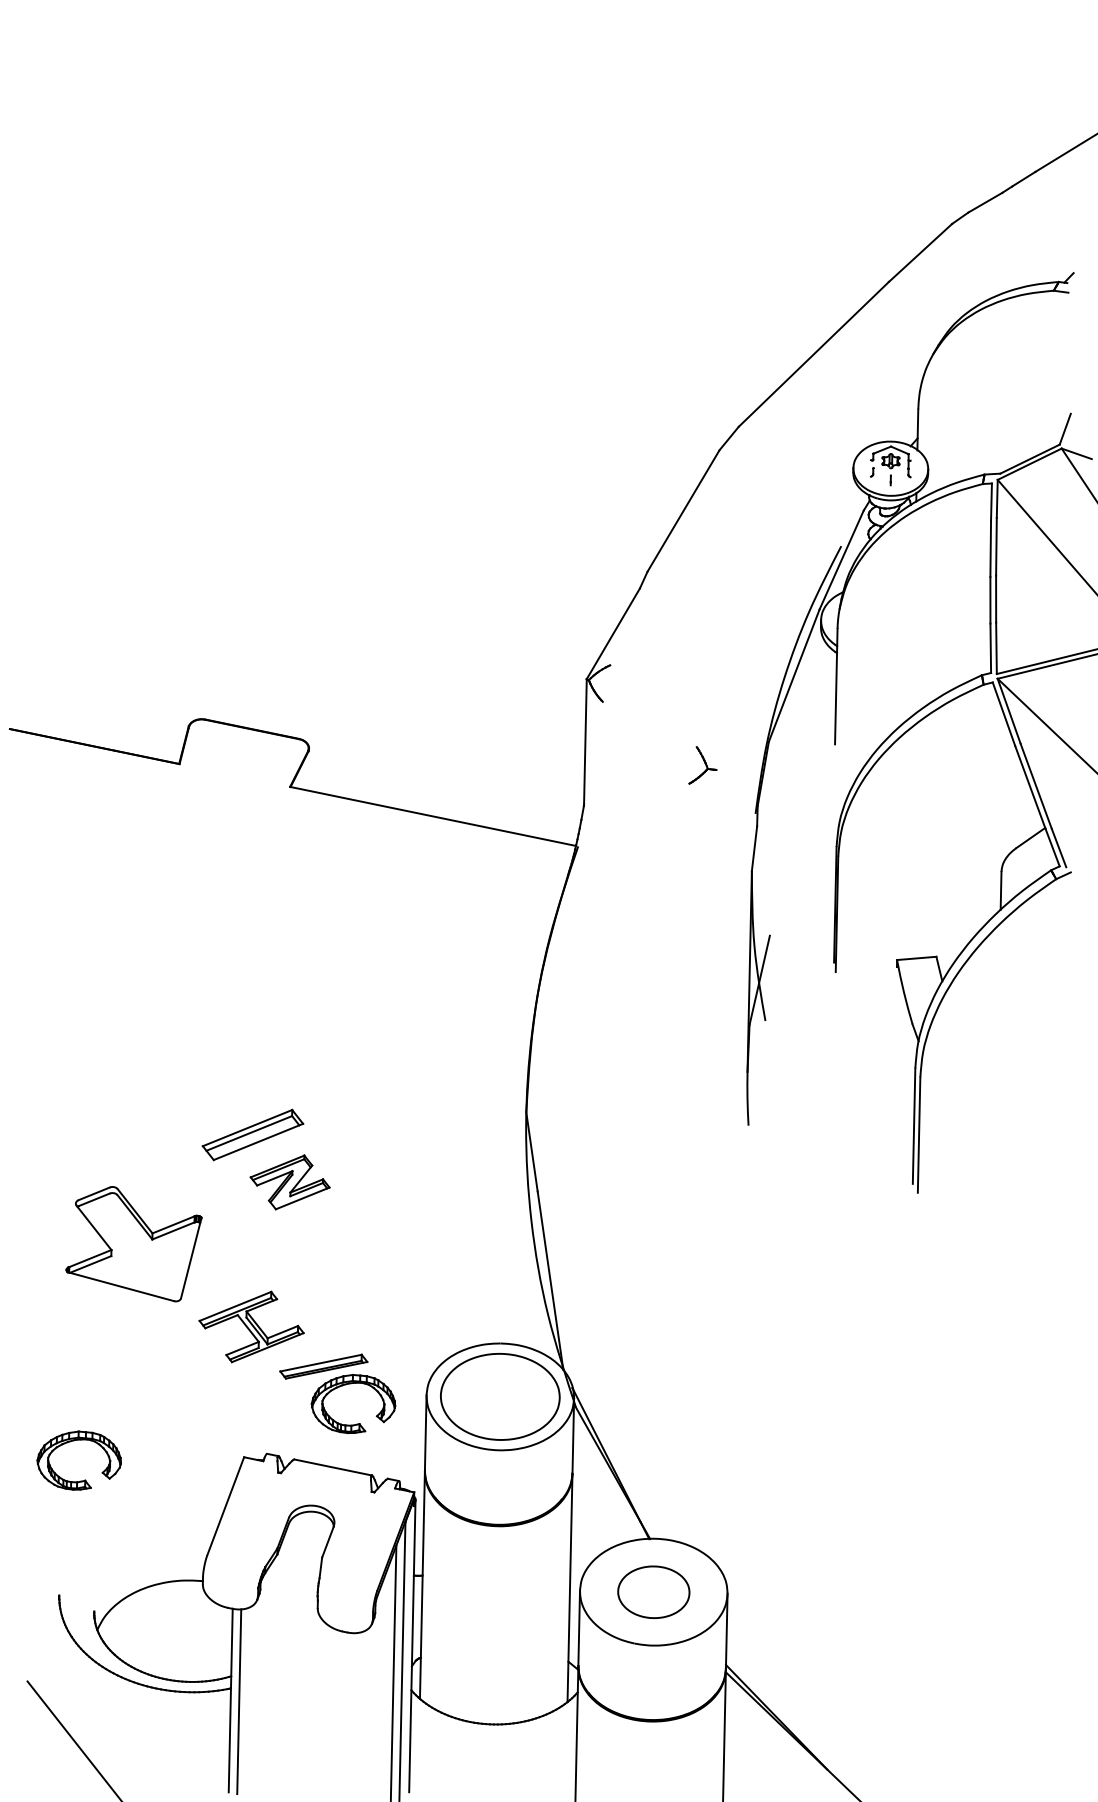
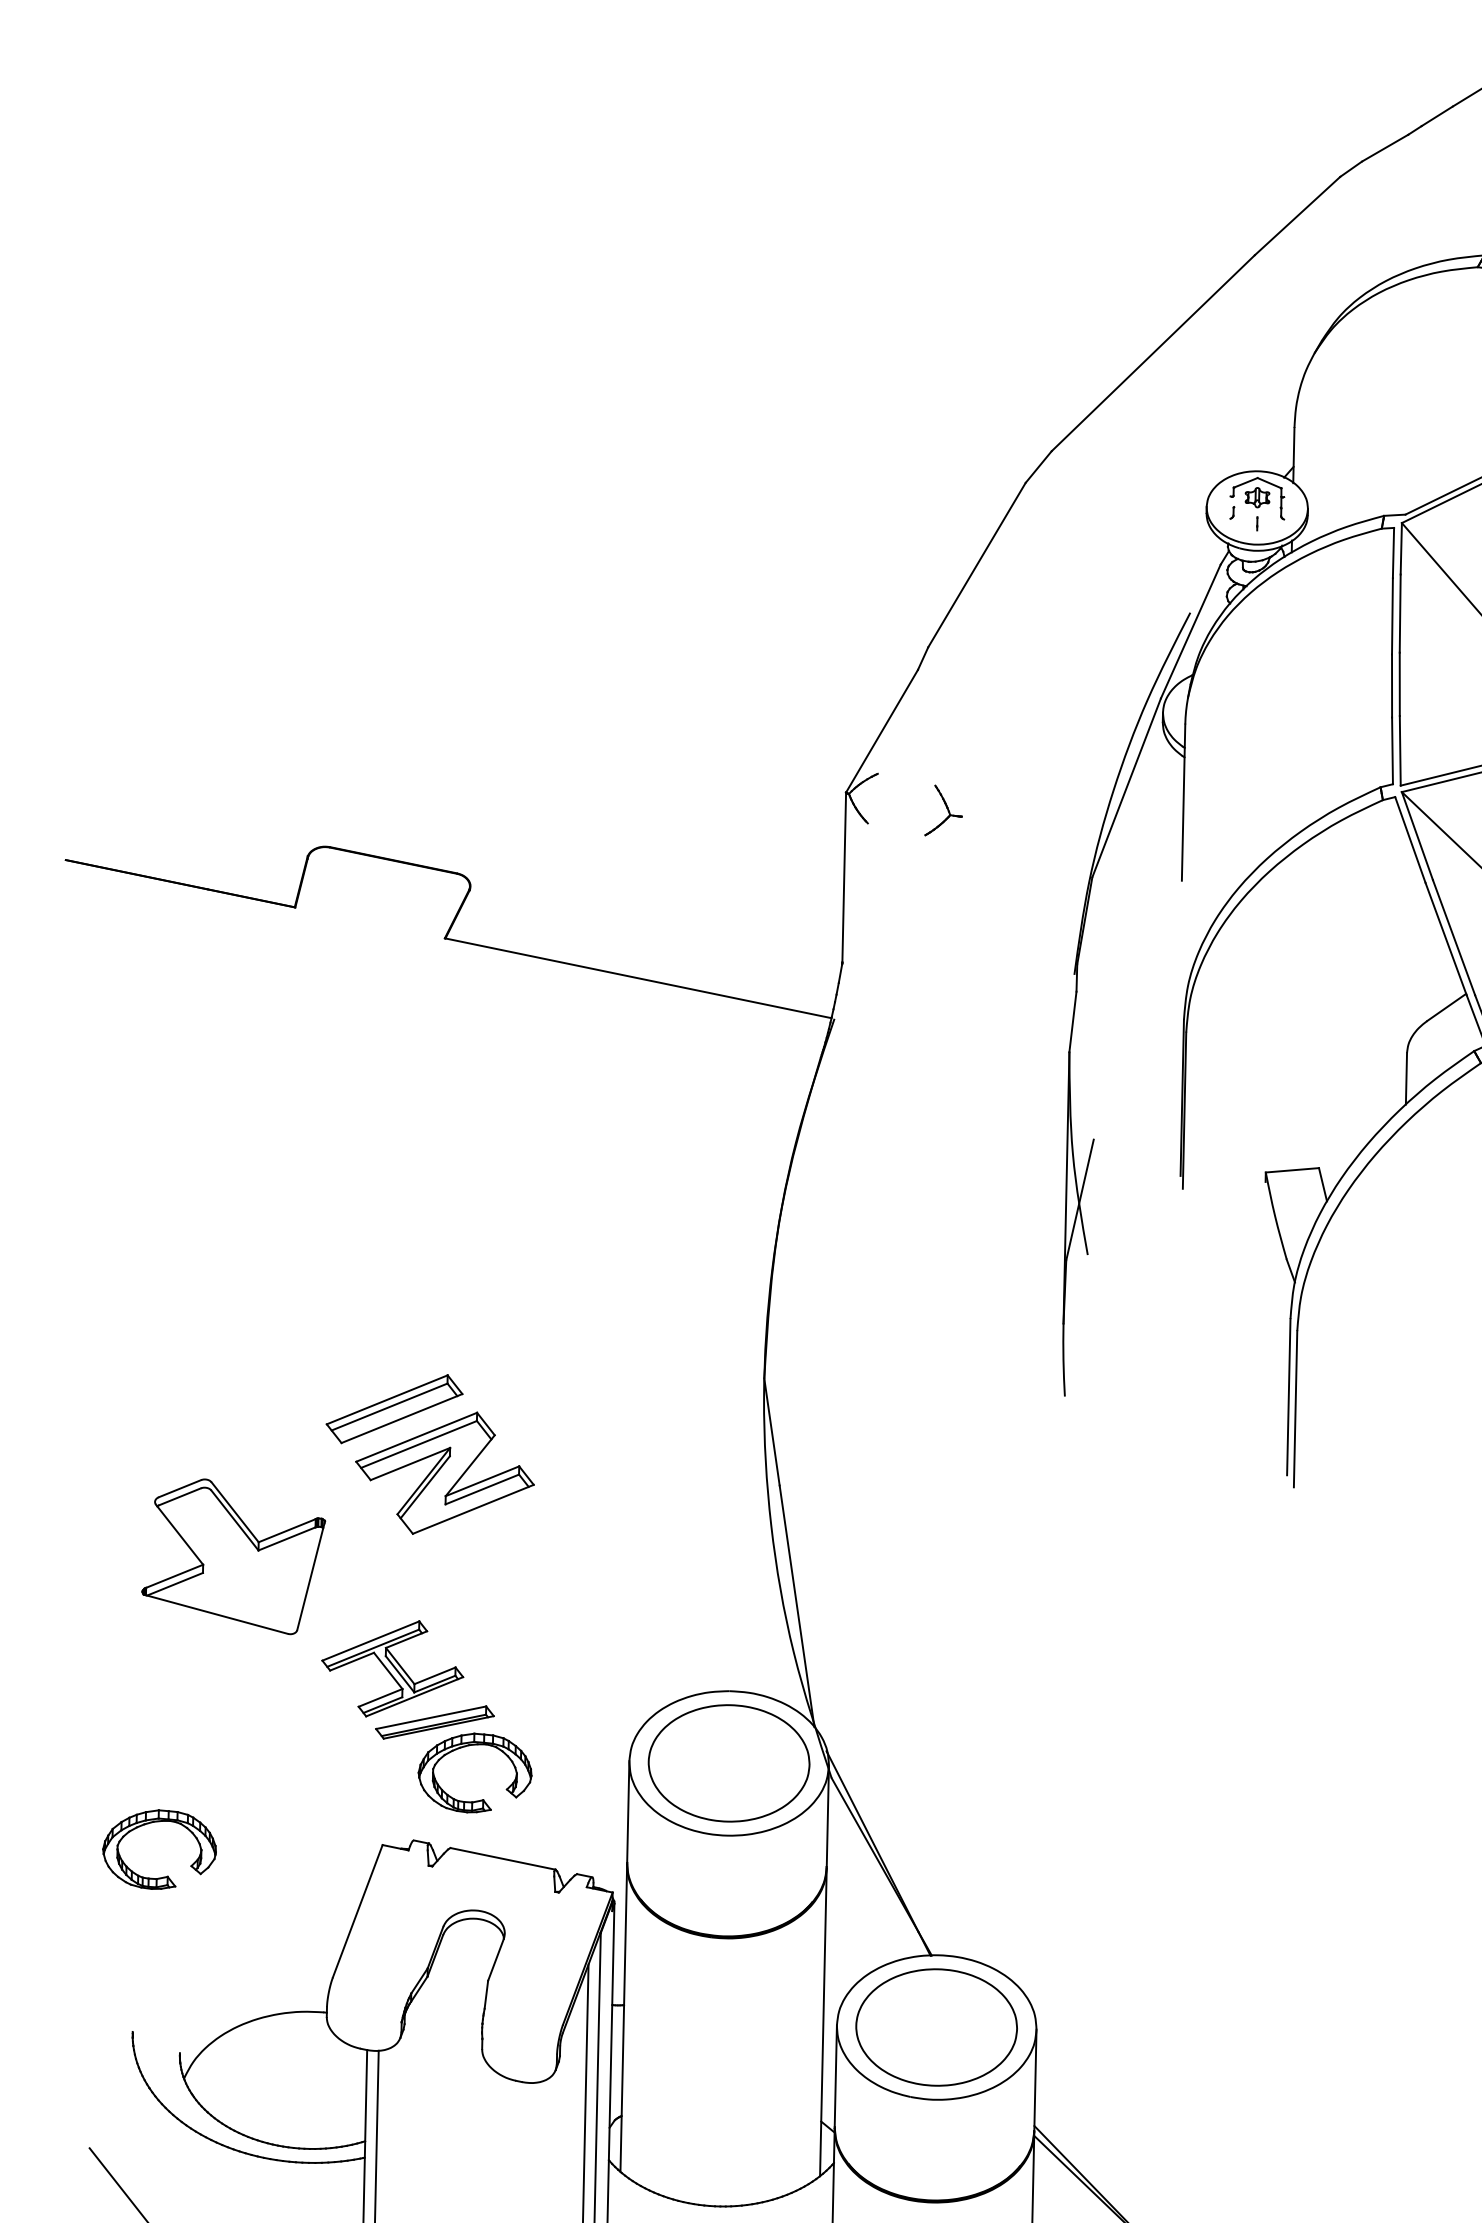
part: (702, 765) -> (943, 810), moved
part: (289, 1182) -> (443, 1473), size x1.67
part: (337, 1393) -> (453, 1758), moved
part: (653, 1592) -> (936, 2027), size x1.67

